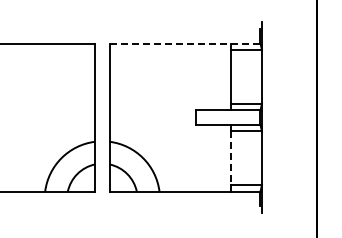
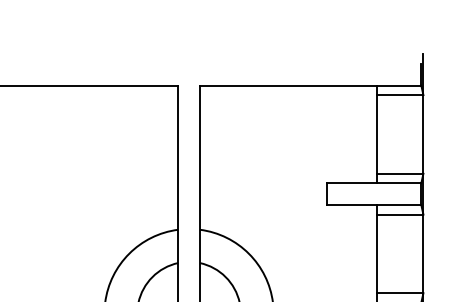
line: (184, 43) -> (309, 85), dashed -> solid
line: (230, 158) -> (377, 254), dashed -> solid

